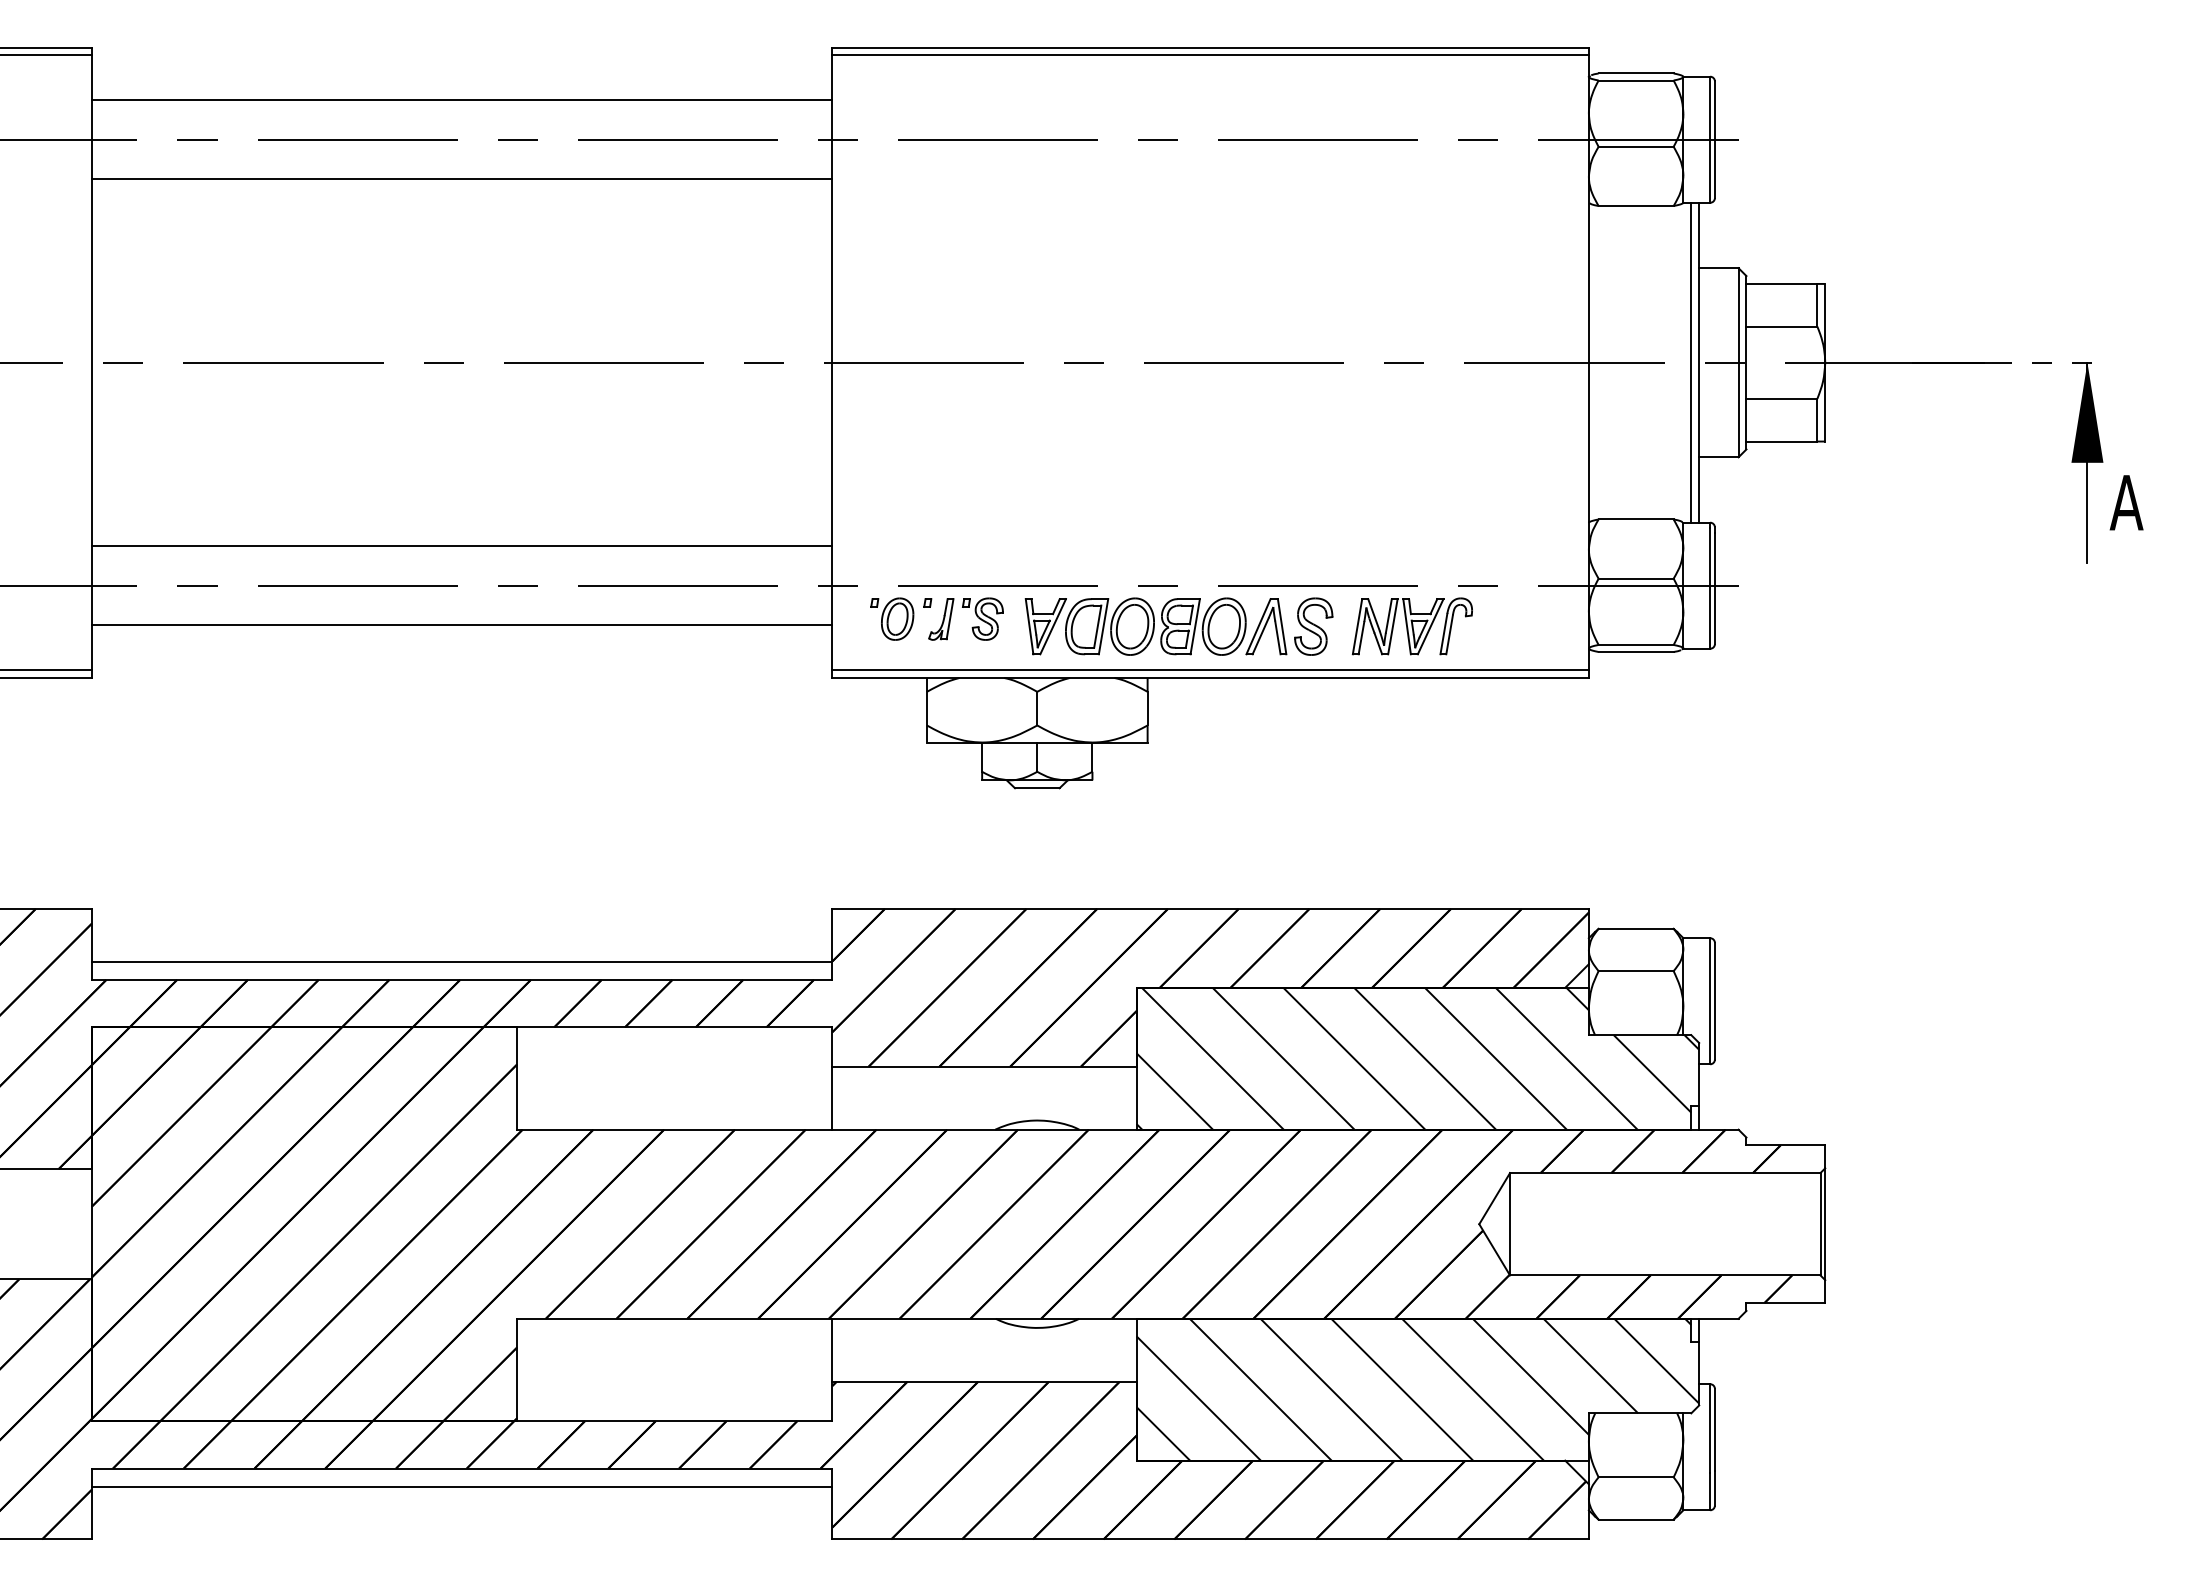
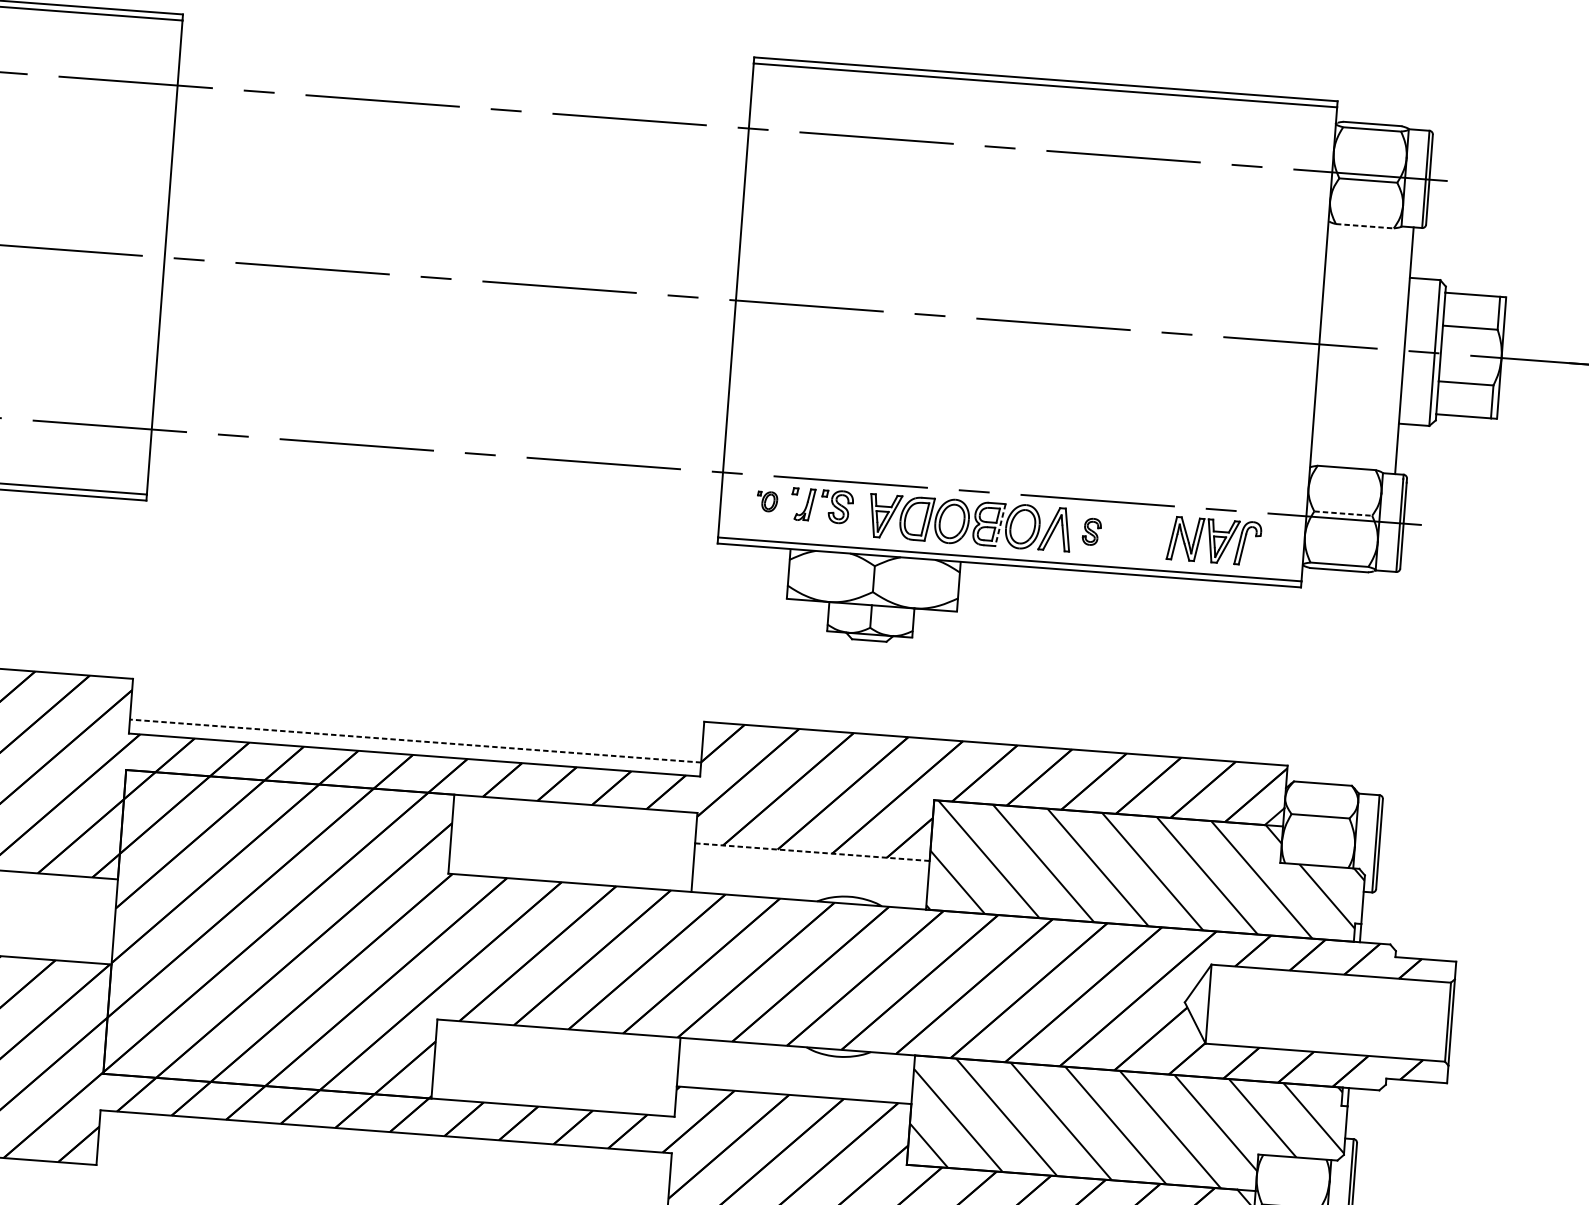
line: (461, 100) -> (465, 76), removed
line: (461, 179) -> (460, 137), removed
line: (1636, 206) -> (1365, 226), solid -> dashed
line: (1691, 362) -> (1398, 350), removed
line: (461, 546) -> (439, 420), removed
line: (1636, 578) -> (1343, 513), solid -> dashed
part: (892, 618) -> (767, 501), size x0.6
line: (461, 625) -> (434, 481), removed
line: (1195, 626) -> (1000, 524), solid -> dashed
part: (1313, 626) -> (1091, 531), size x0.6
part: (1411, 626) -> (1213, 540), moved
line: (461, 961) -> (415, 740), solid -> dashed
line: (985, 1066) -> (813, 852), solid -> dashed
line: (461, 1486) -> (384, 1145), removed

